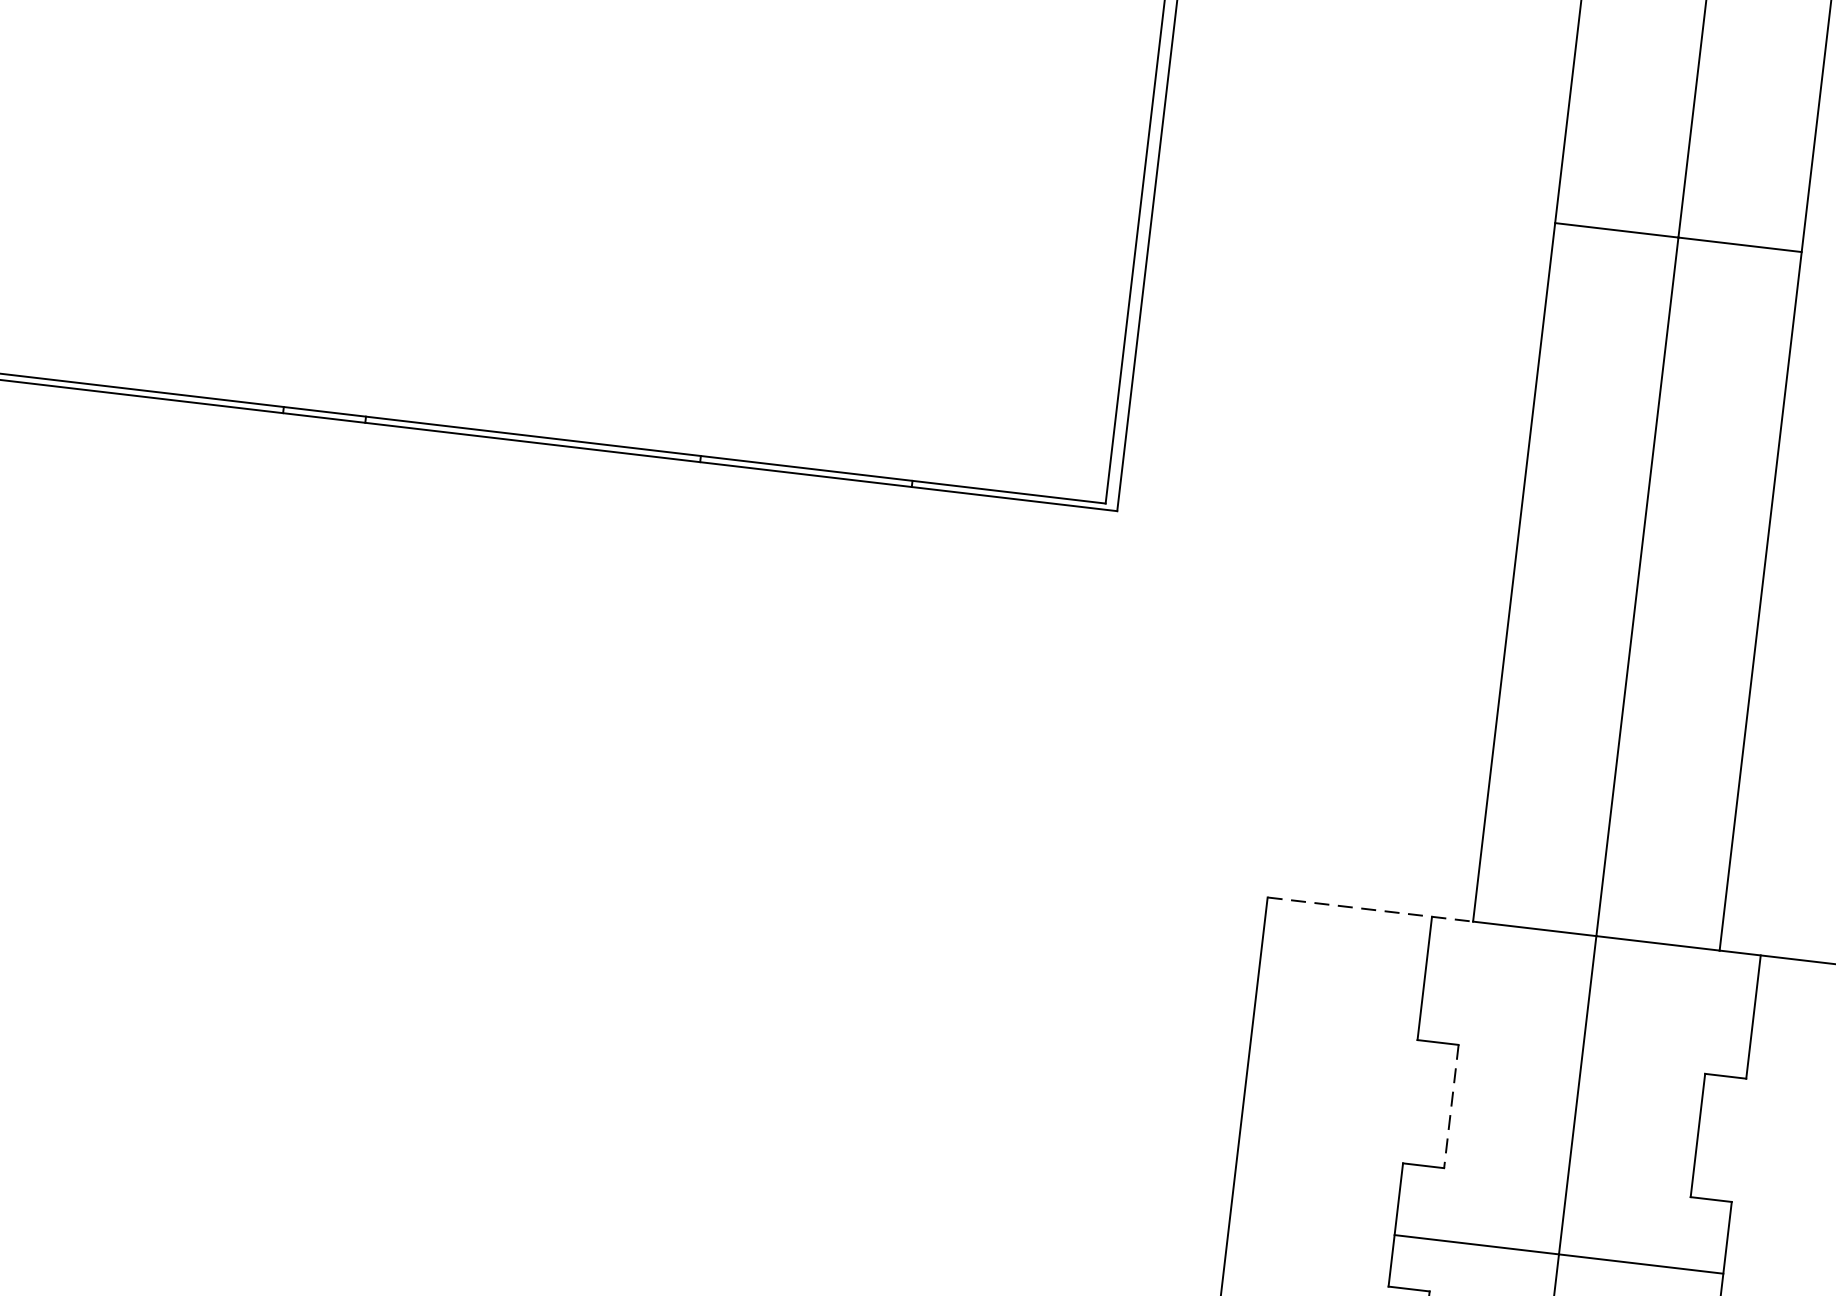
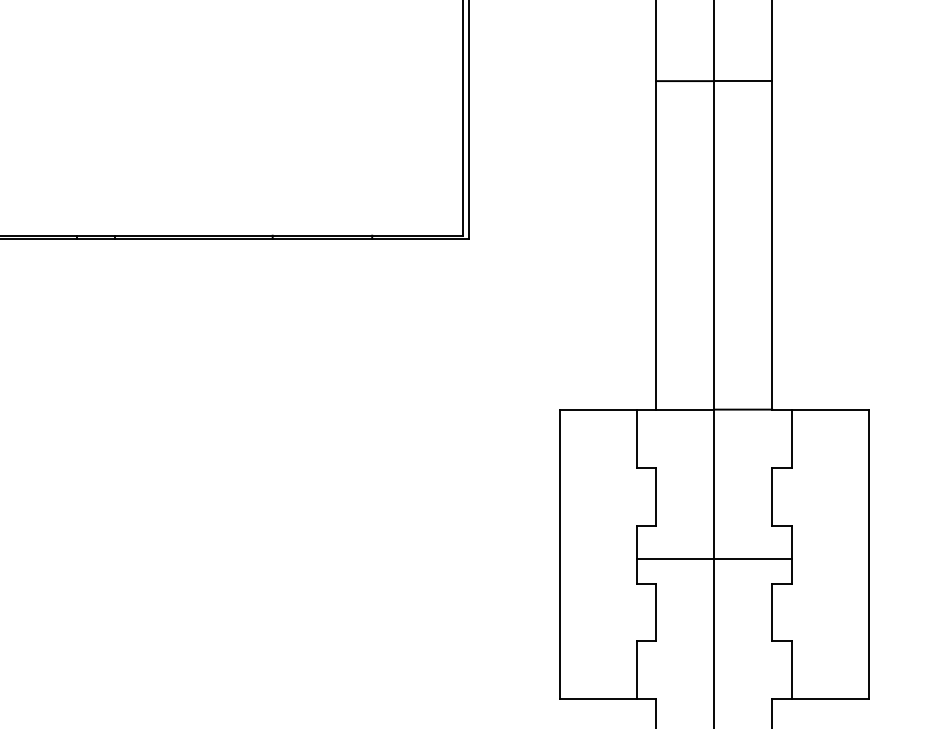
line: (1371, 909) -> (608, 409), dashed -> solid
line: (1451, 1106) -> (656, 496), dashed -> solid

